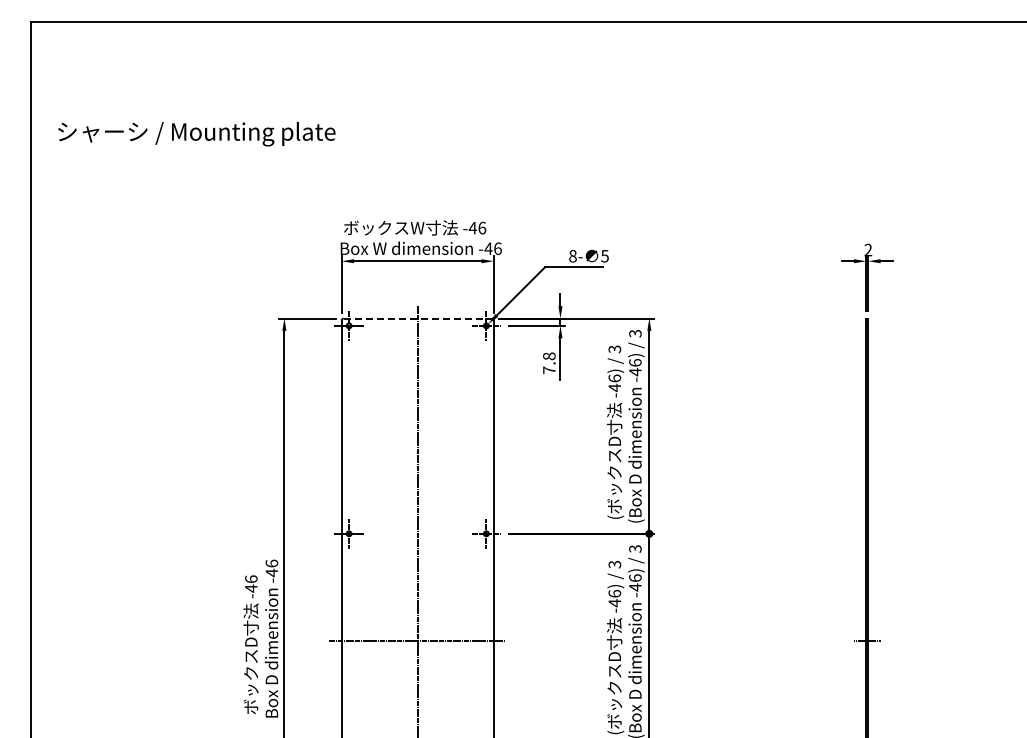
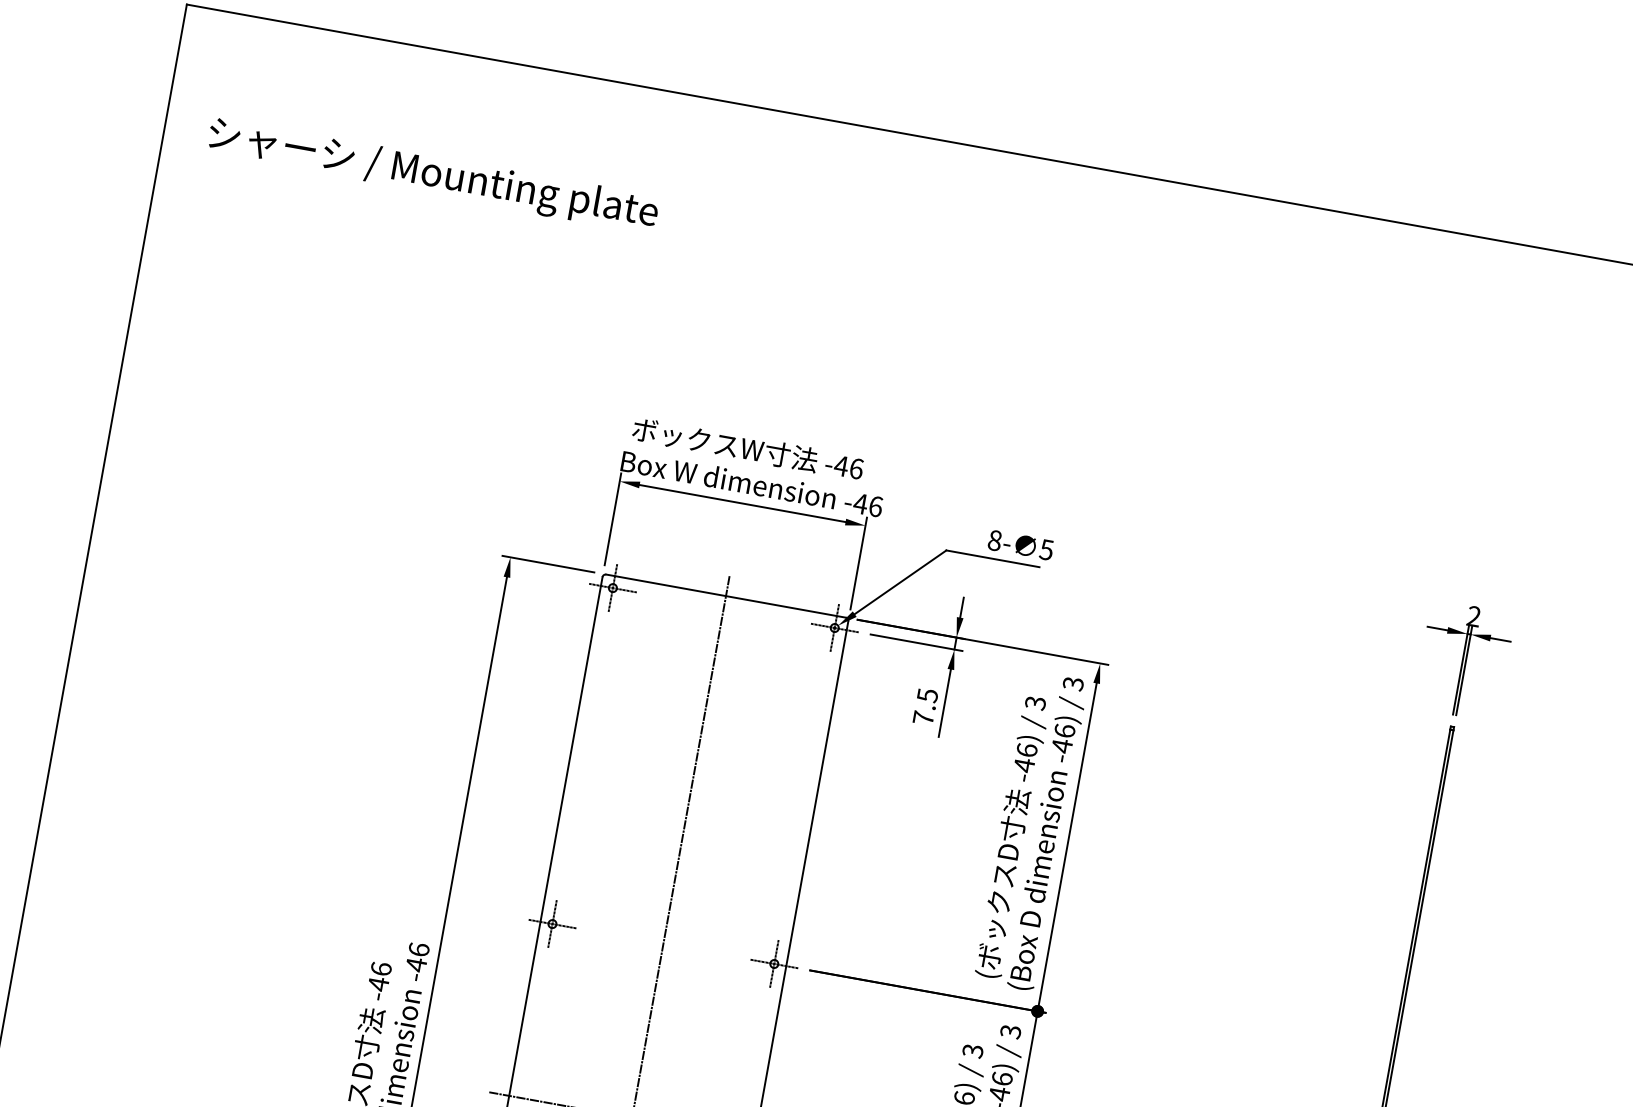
text: (196, 134) -> (432, 176), moved
line: (418, 318) -> (727, 596), dashed -> solid
text: (549, 356) -> (927, 695), 7.8 -> 7.5

